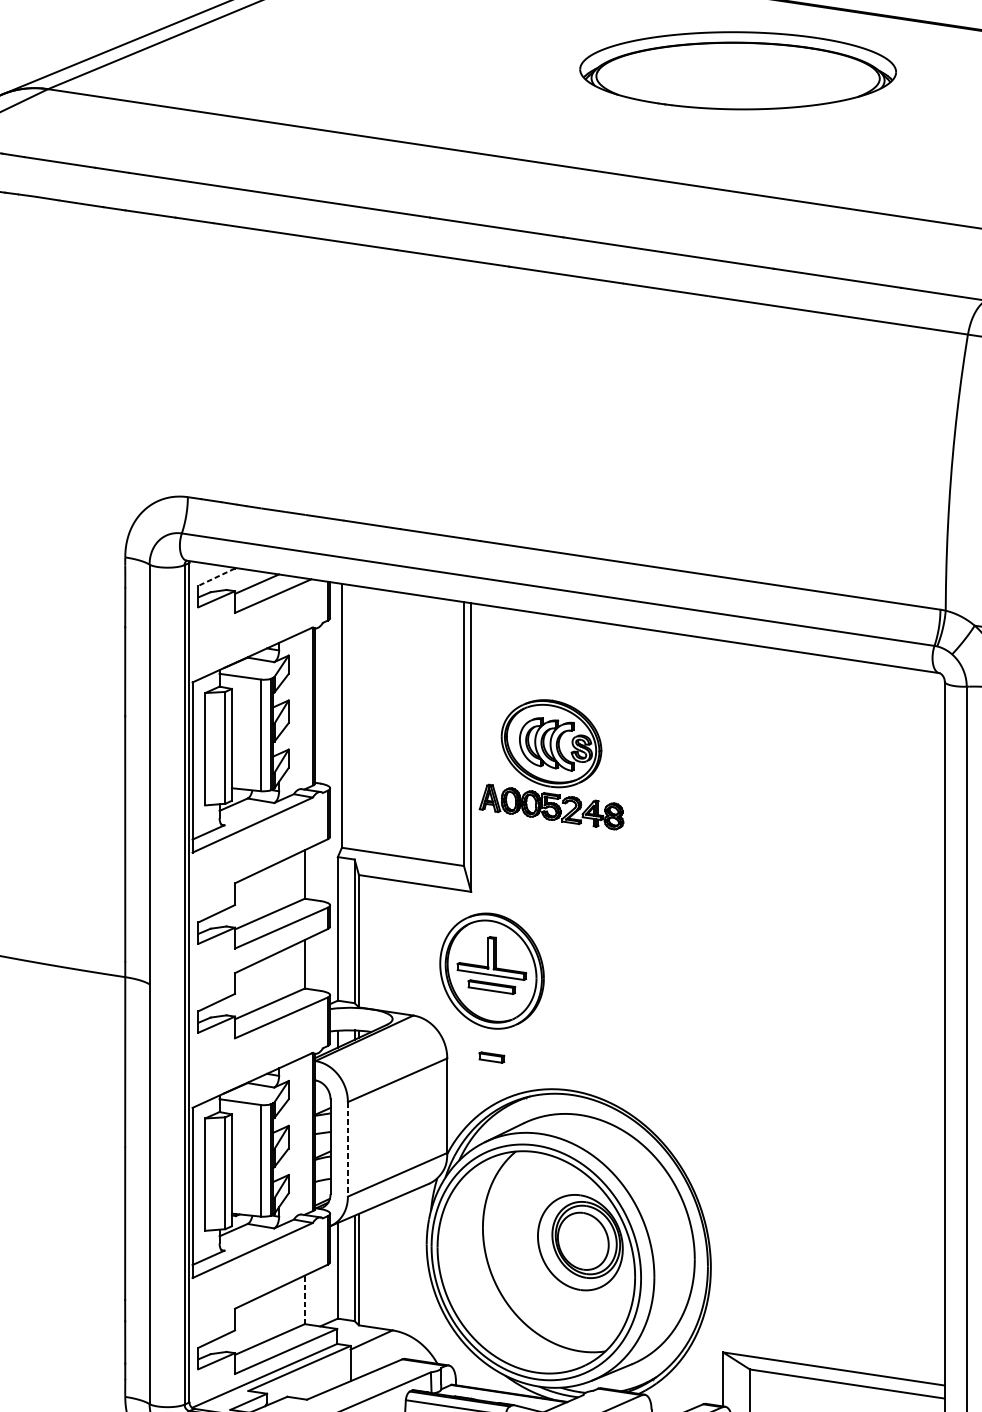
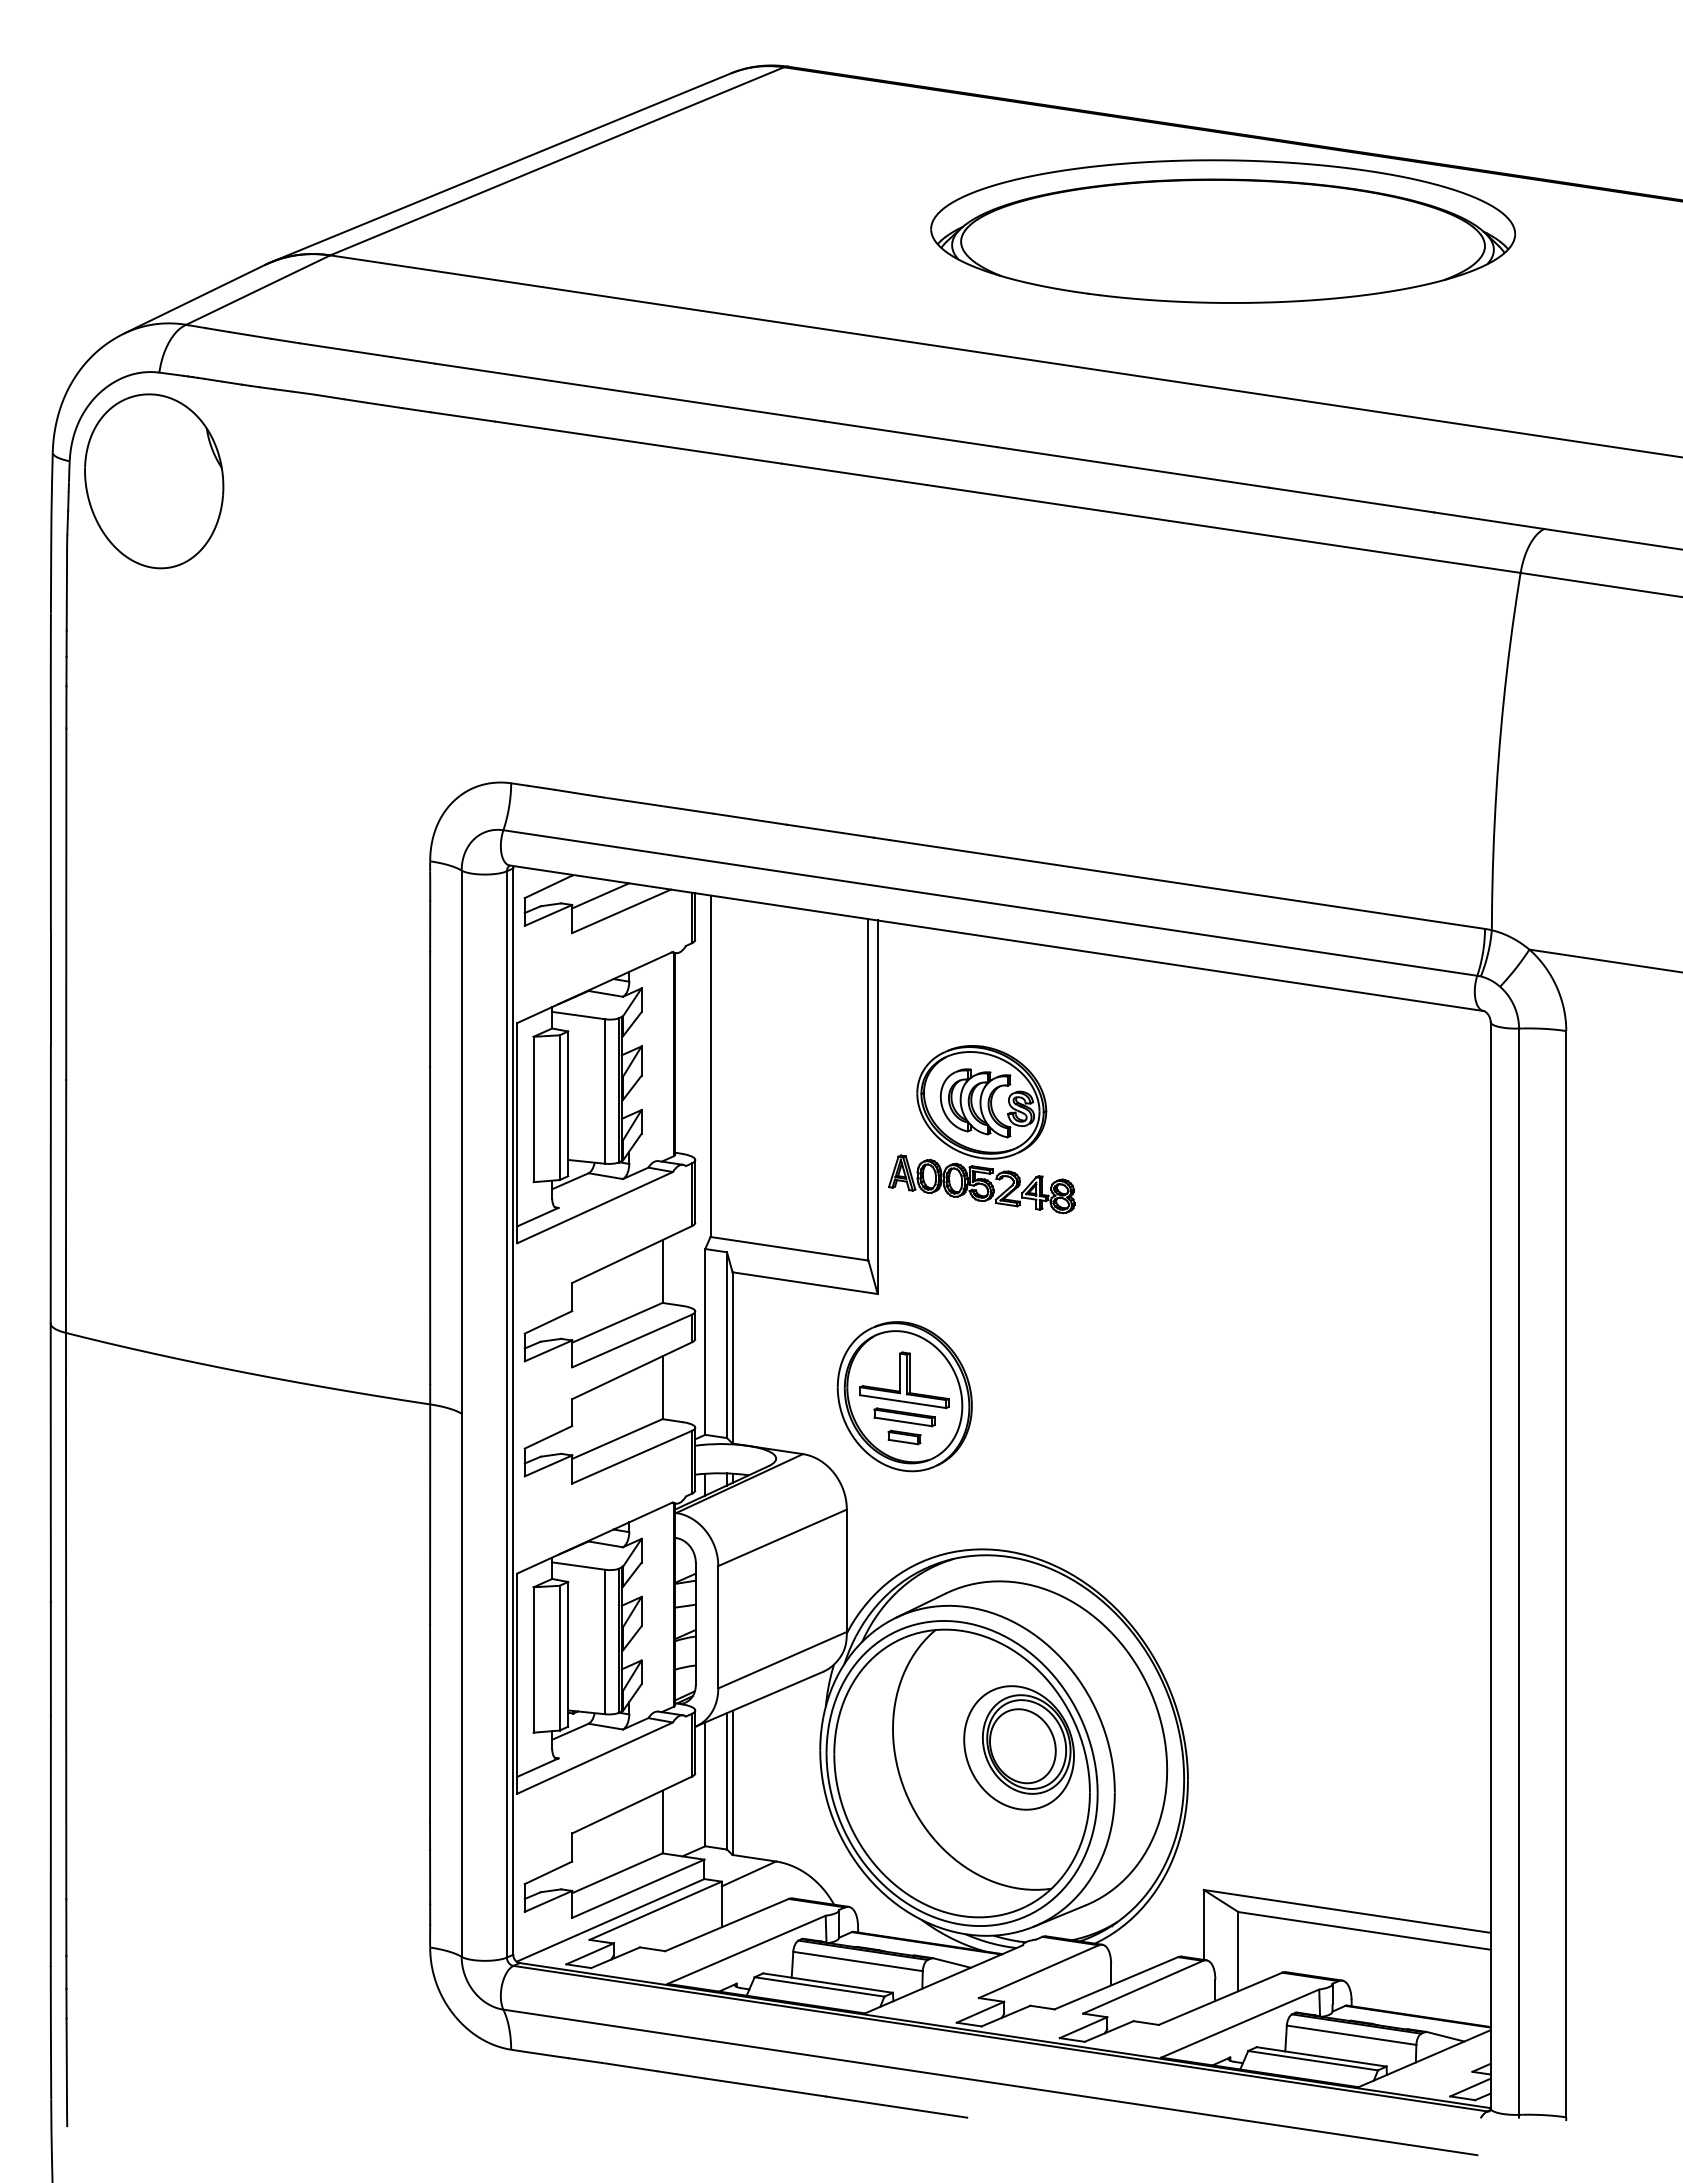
part: (738, 70) -> (1223, 231), size x1.43
line: (216, 577) -> (548, 887), dashed -> solid
part: (491, 1057) -> (904, 1437), moved
line: (348, 1149) -> (718, 1627), dashed -> solid
line: (304, 1299) -> (662, 1821), dashed -> solid

